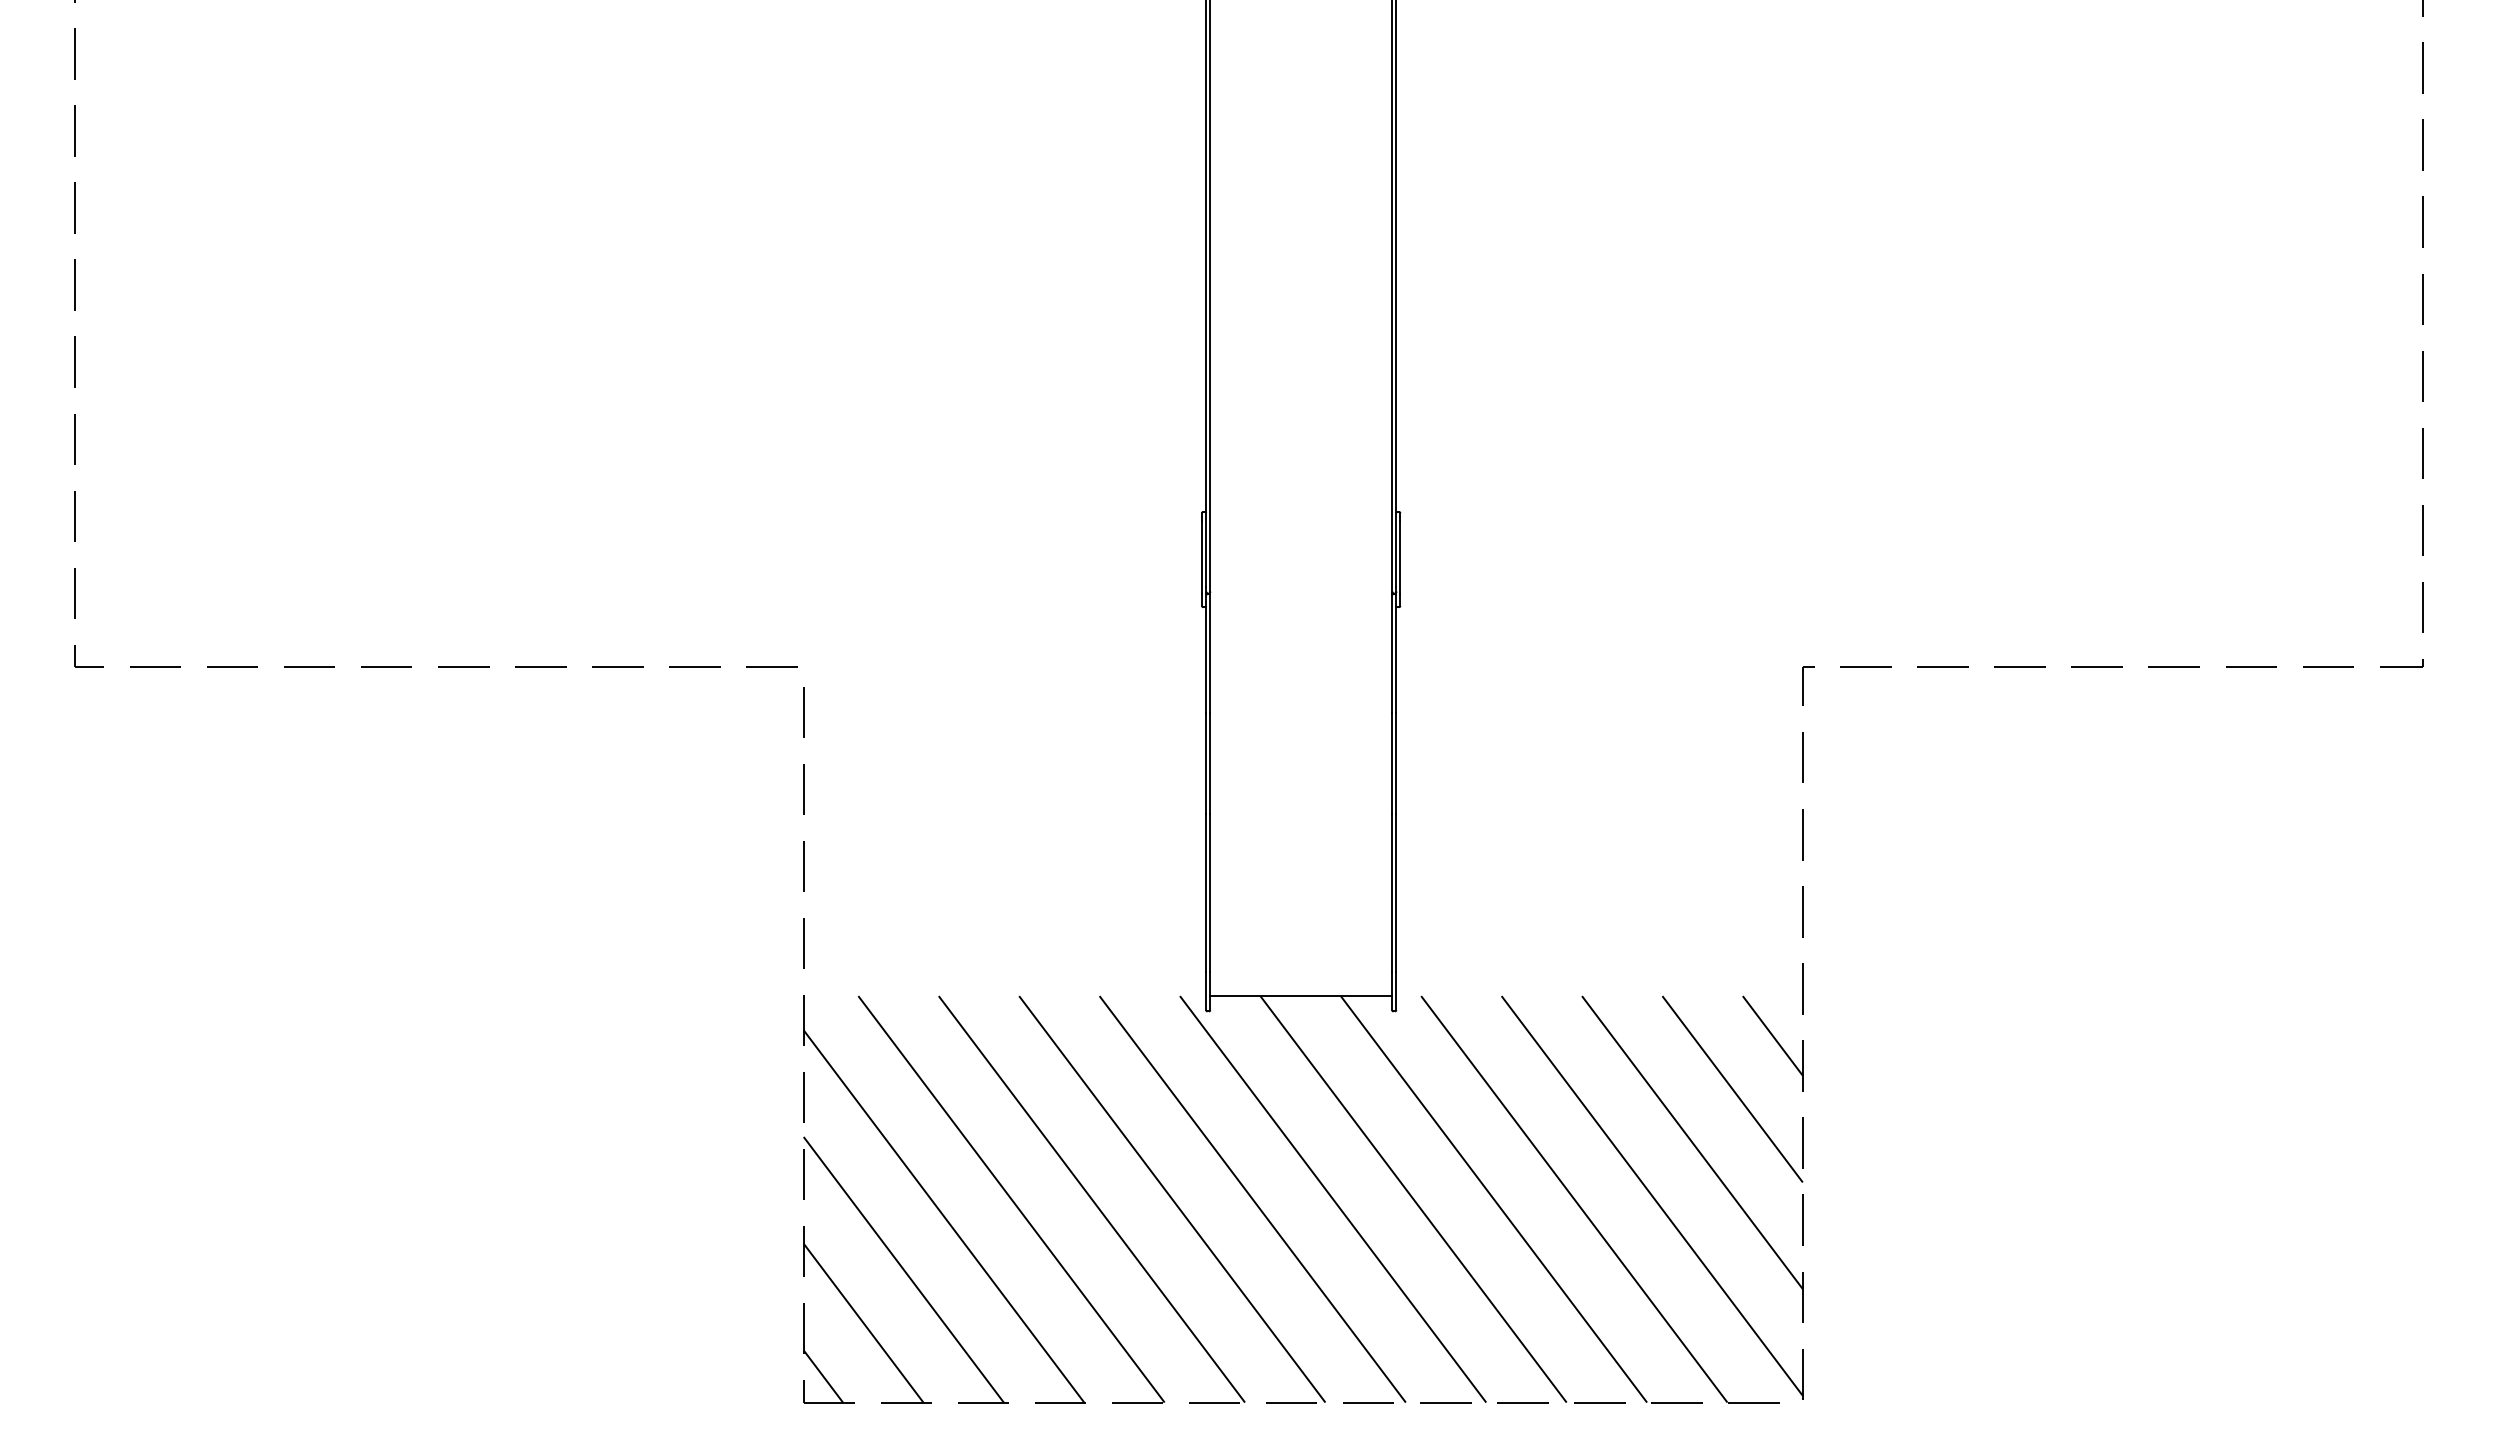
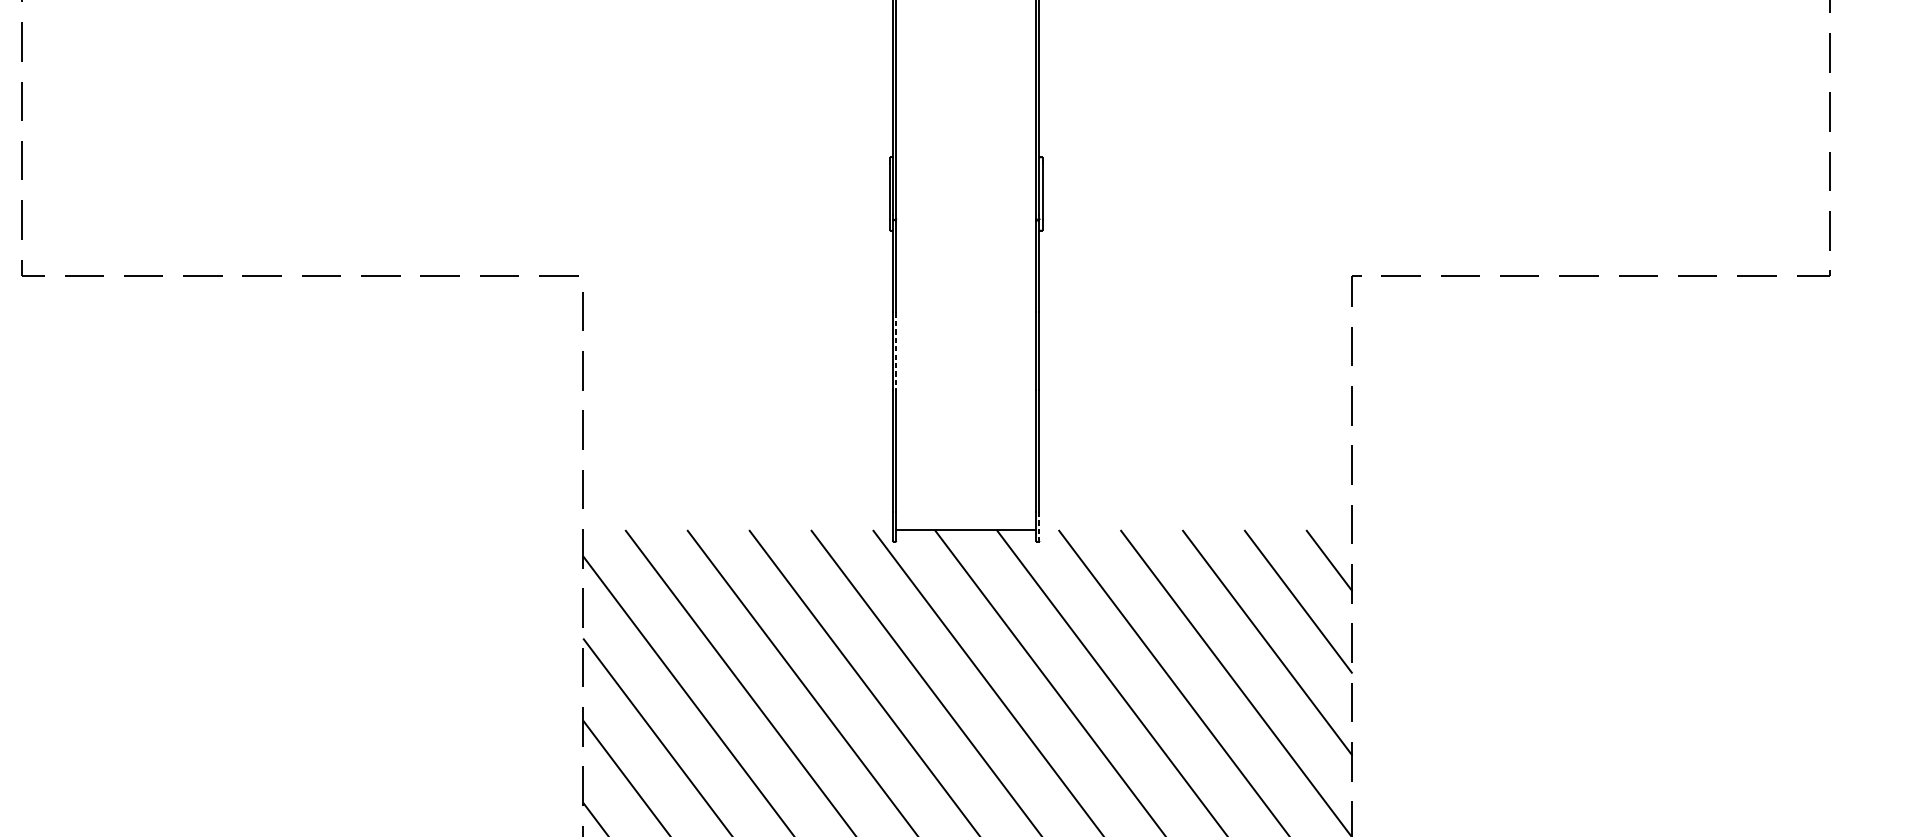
line: (1210, 763) -> (896, 350), solid -> dashed
line: (1396, 991) -> (1039, 526), solid -> dashed

